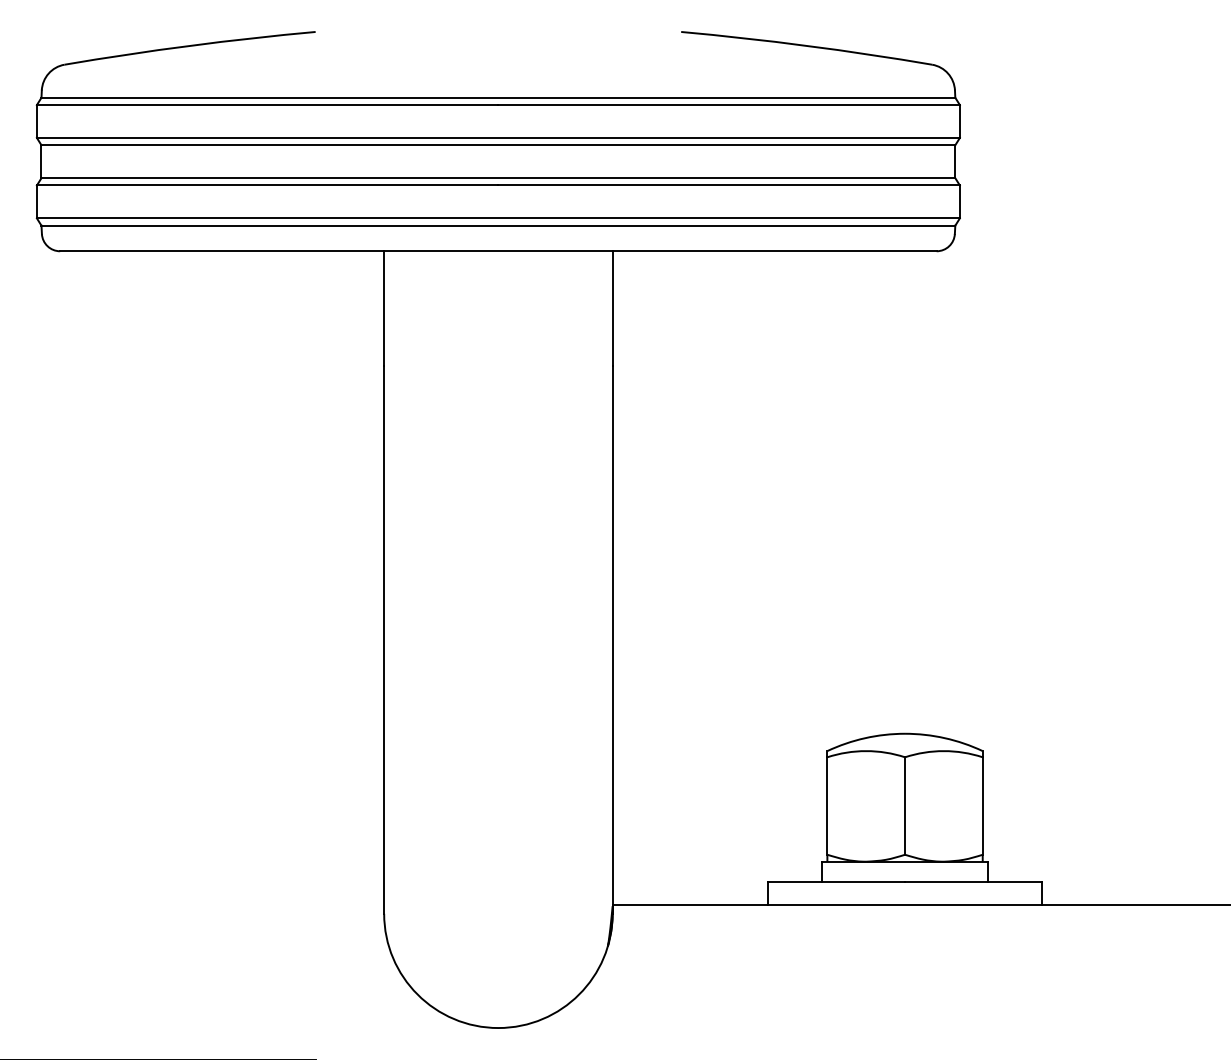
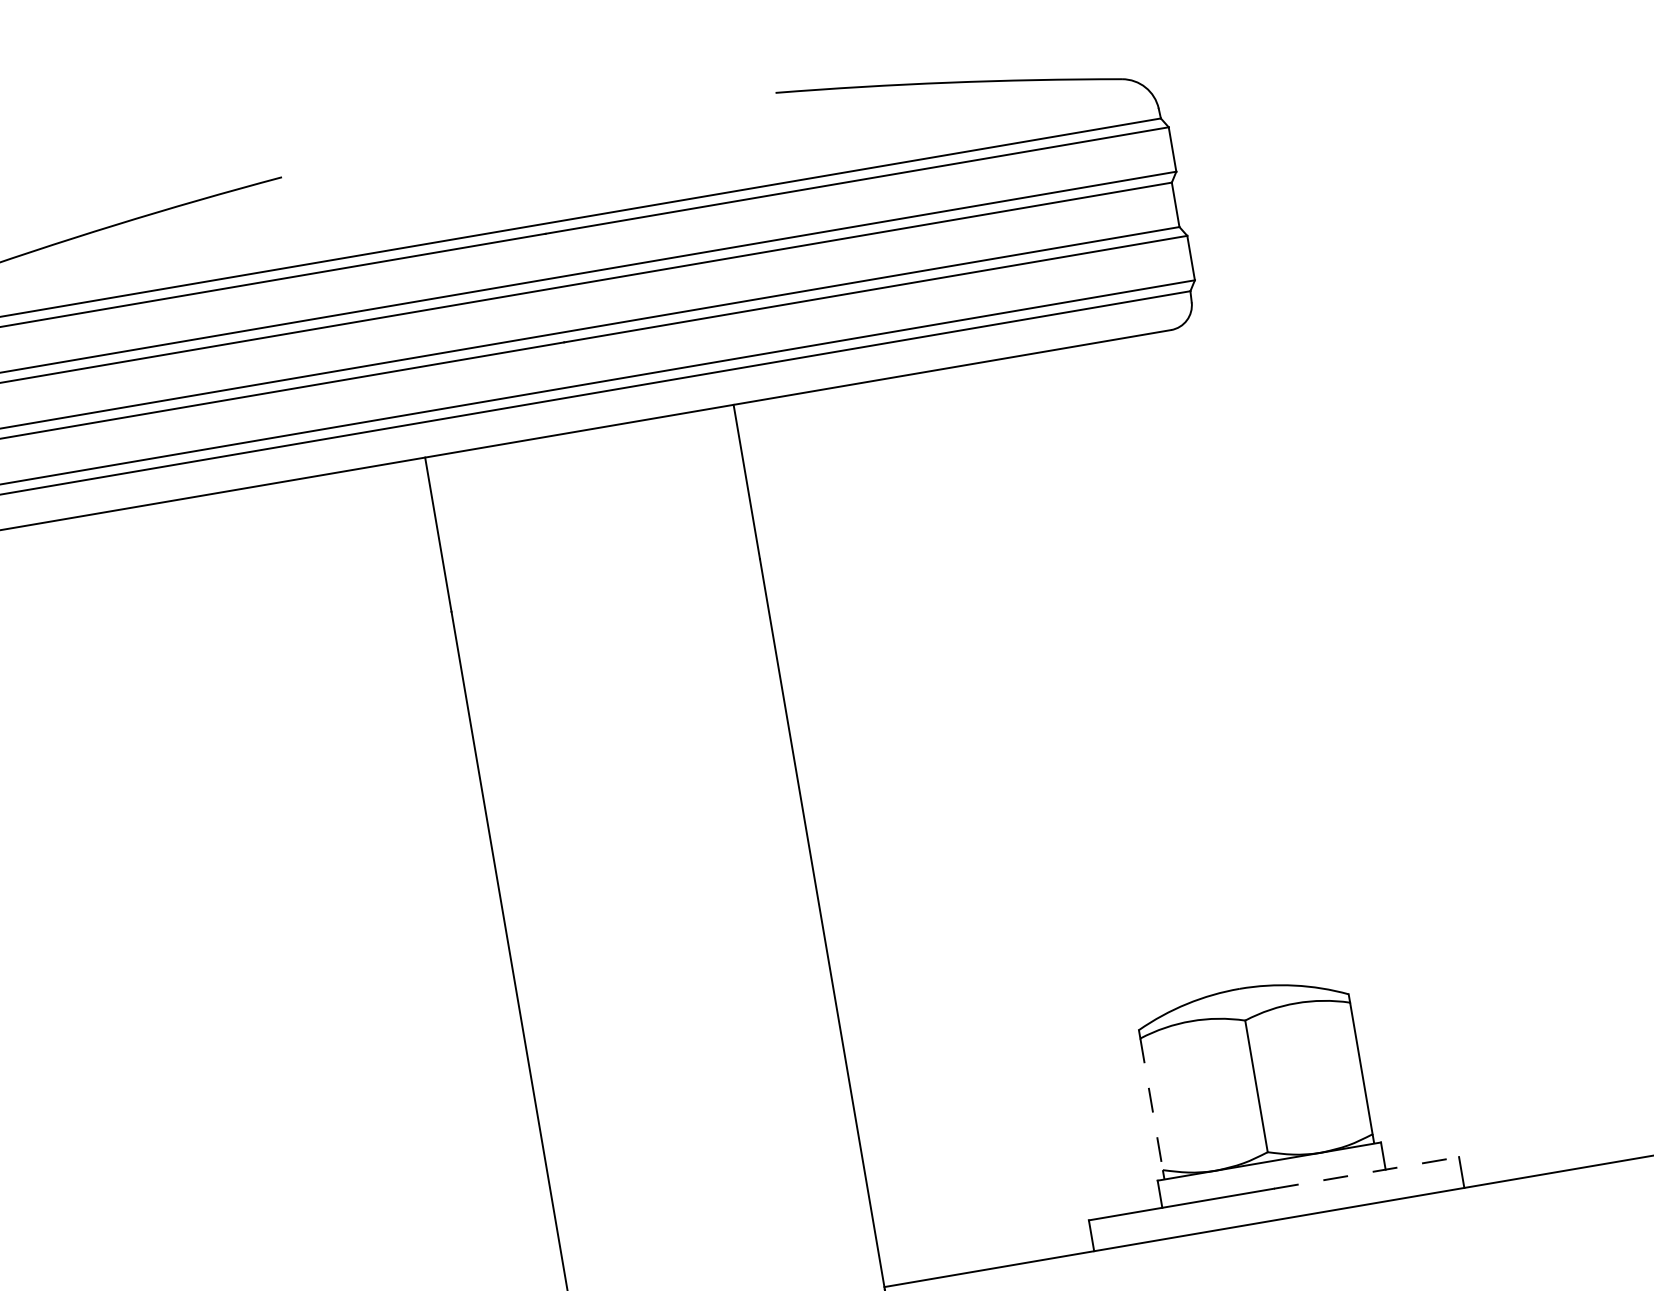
line: (827, 806) -> (1151, 1104), solid -> dashed
line: (973, 881) -> (1366, 1172), solid -> dashed

